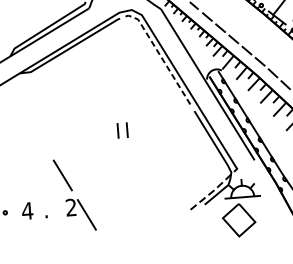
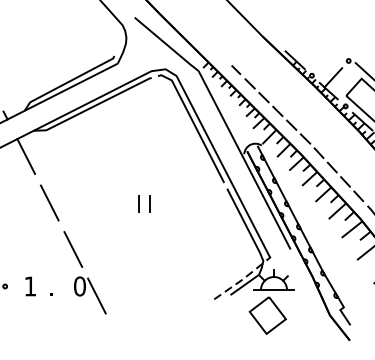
line: (160, 55) -> (193, 123), dashed -> solid
line: (15, 96) -> (26, 156), added
line: (38, 135) -> (49, 202), added
text: (70, 207) -> (79, 286), 2 -> 0
text: (27, 211) -> (30, 286), 4 -> 1

